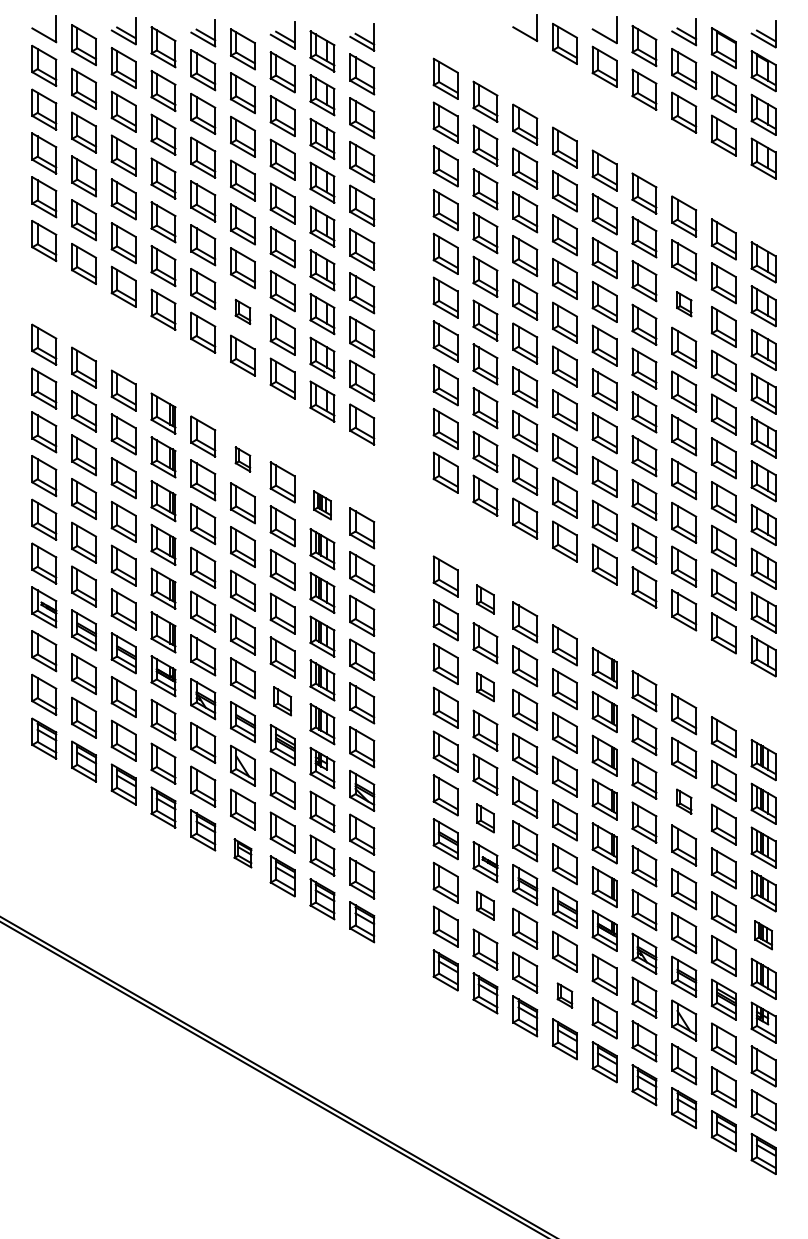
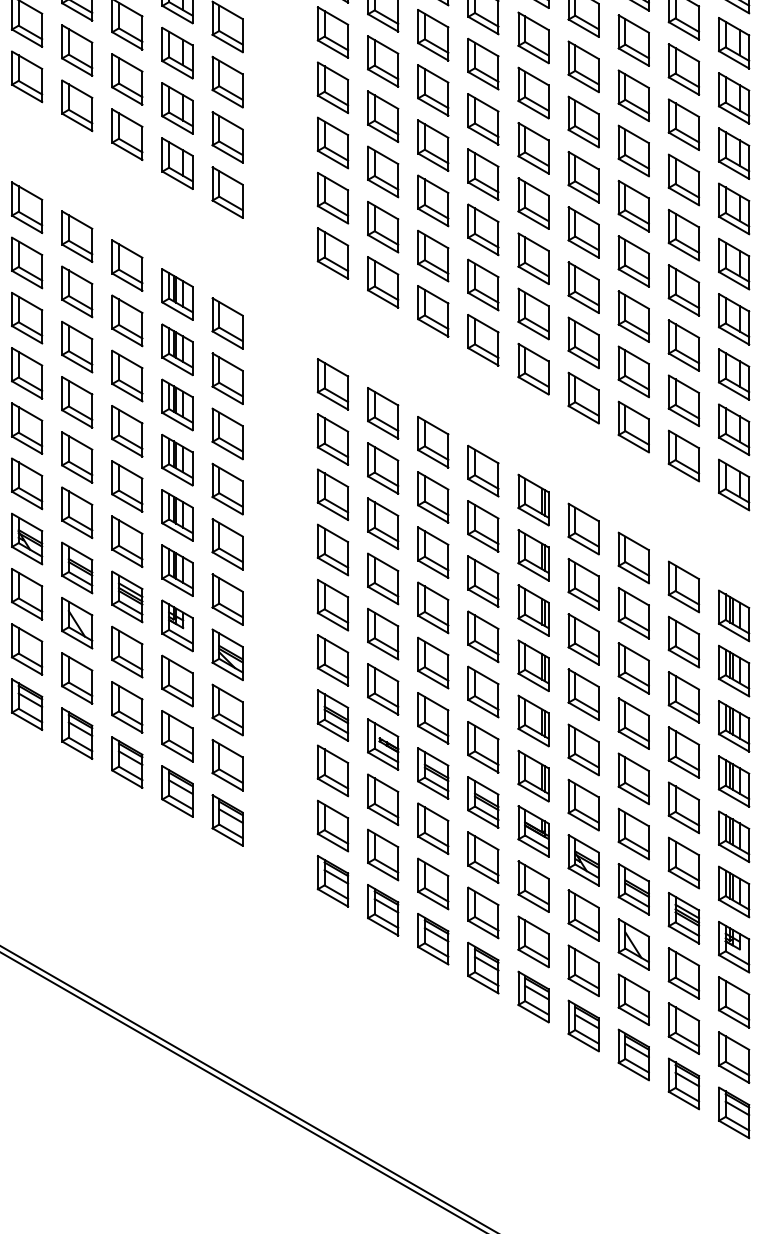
part: (684, 304) -> (634, 41), size x1.67
part: (242, 311) -> (76, 49), size x1.67
part: (242, 459) -> (76, 236), size x1.67
part: (322, 505) -> (177, 294), size x1.43
part: (485, 599) -> (383, 413), size x1.43
part: (485, 687) -> (383, 524), size x1.43
part: (282, 701) -> (127, 541), size x1.43
part: (684, 801) -> (634, 668), size x1.67
part: (485, 818) -> (383, 689), size x1.43
part: (242, 853) -> (76, 733), size x1.43
part: (485, 905) -> (383, 799), size x1.43
part: (763, 935) -> (733, 837), size x1.43
part: (564, 995) -> (482, 912), size x1.67

